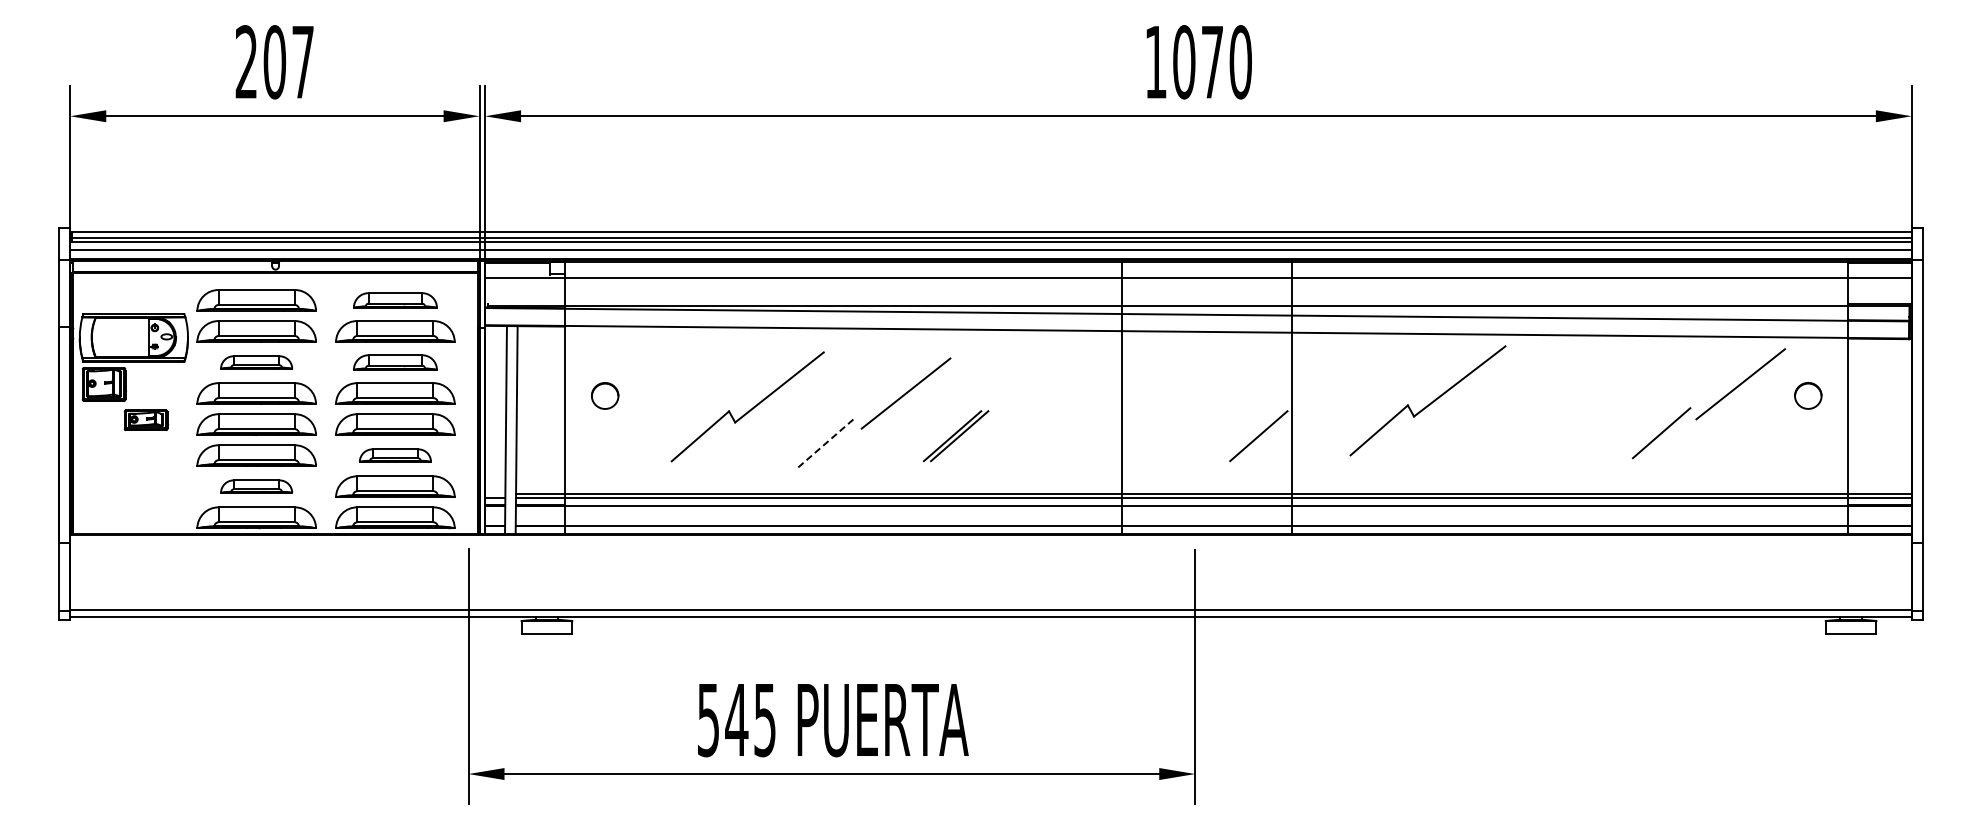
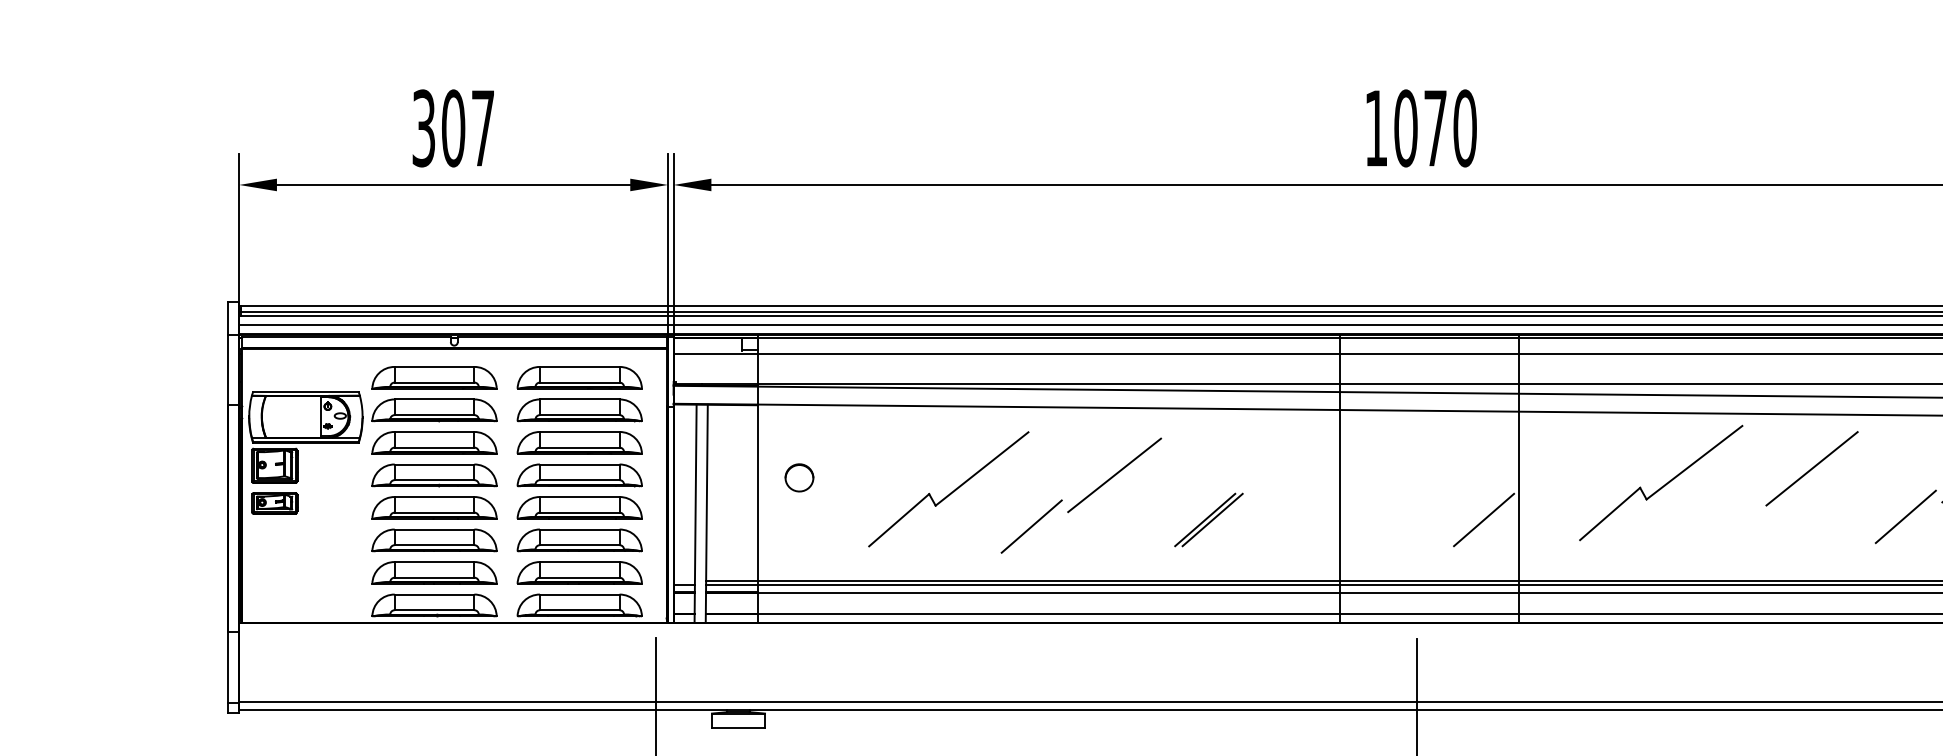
text: (246, 62) -> (423, 128), 207 -> 307
part: (395, 300) -> (579, 377), size x1.43
part: (256, 362) -> (434, 442), size x1.67
part: (395, 362) -> (579, 442), size x1.43
line: (1571, 387) -> (1811, 469), added
part: (146, 420) -> (275, 503), moved
part: (956, 436) -> (1209, 520), moved
line: (827, 442) -> (1032, 526), dashed -> solid
part: (395, 455) -> (579, 540), size x1.67
part: (256, 486) -> (434, 572), size x1.67

